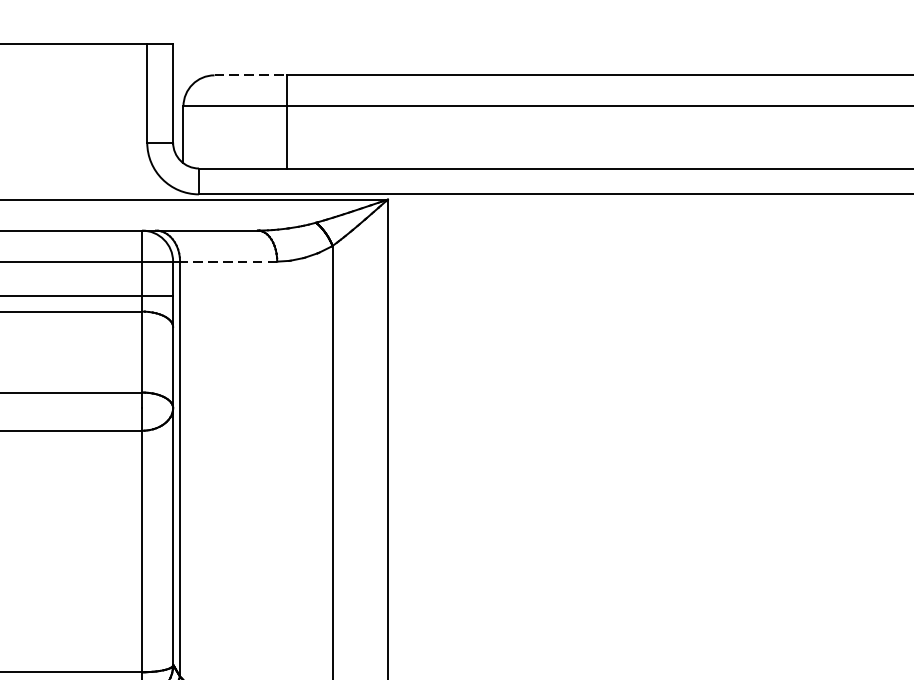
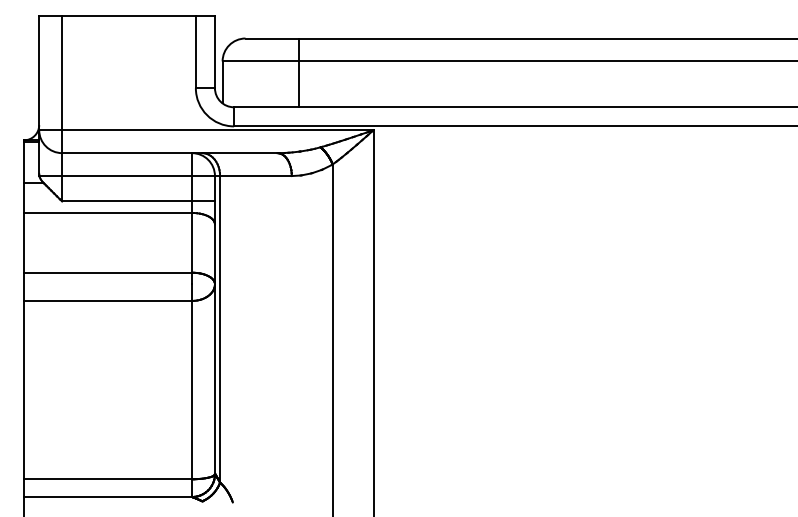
line: (251, 75) -> (272, 38), dashed -> solid
line: (228, 262) -> (255, 176), dashed -> solid

